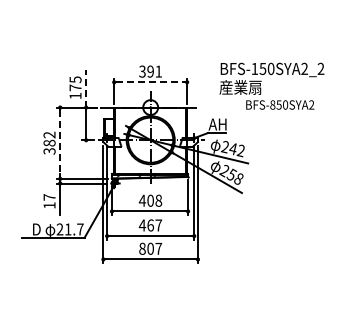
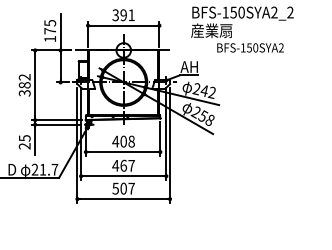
line: (151, 82) -> (124, 25), dashed -> solid
line: (86, 89) -> (60, 32), dashed -> solid
text: (272, 104) -> (242, 47), BFS-850SYA2 -> BFS-150SYA2
line: (60, 143) -> (35, 85), dashed -> solid
text: (49, 201) -> (24, 142), 17 -> 25
text: (142, 248) -> (115, 188), 807 -> 507

